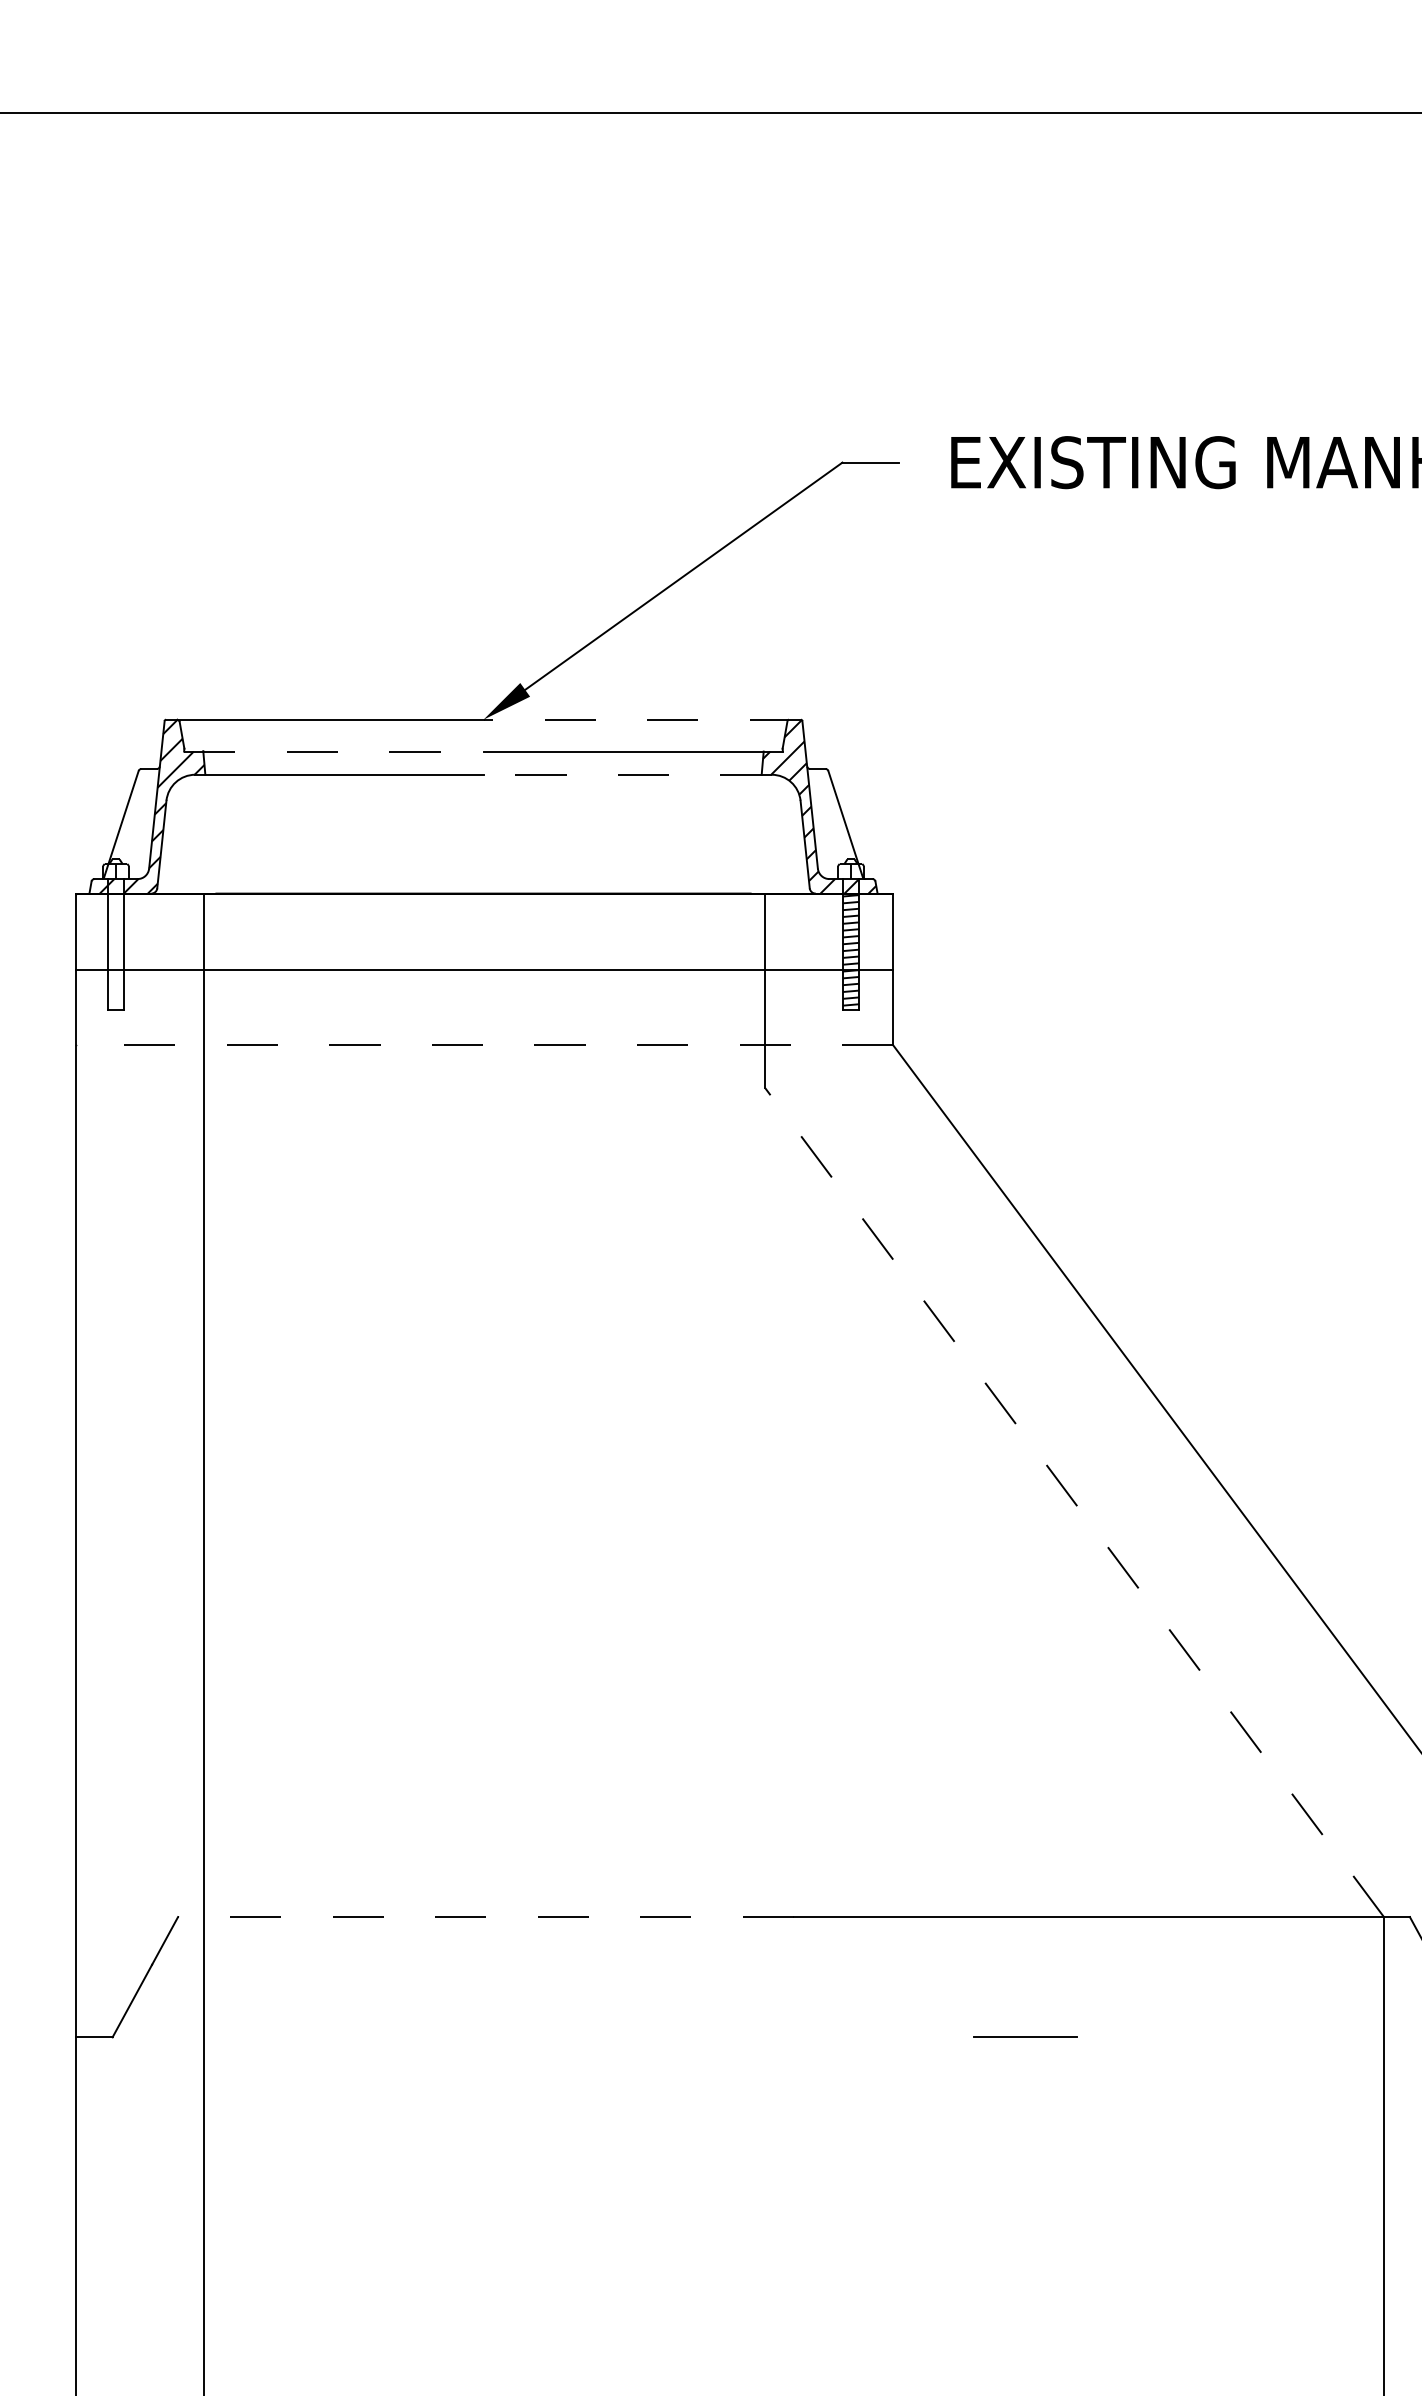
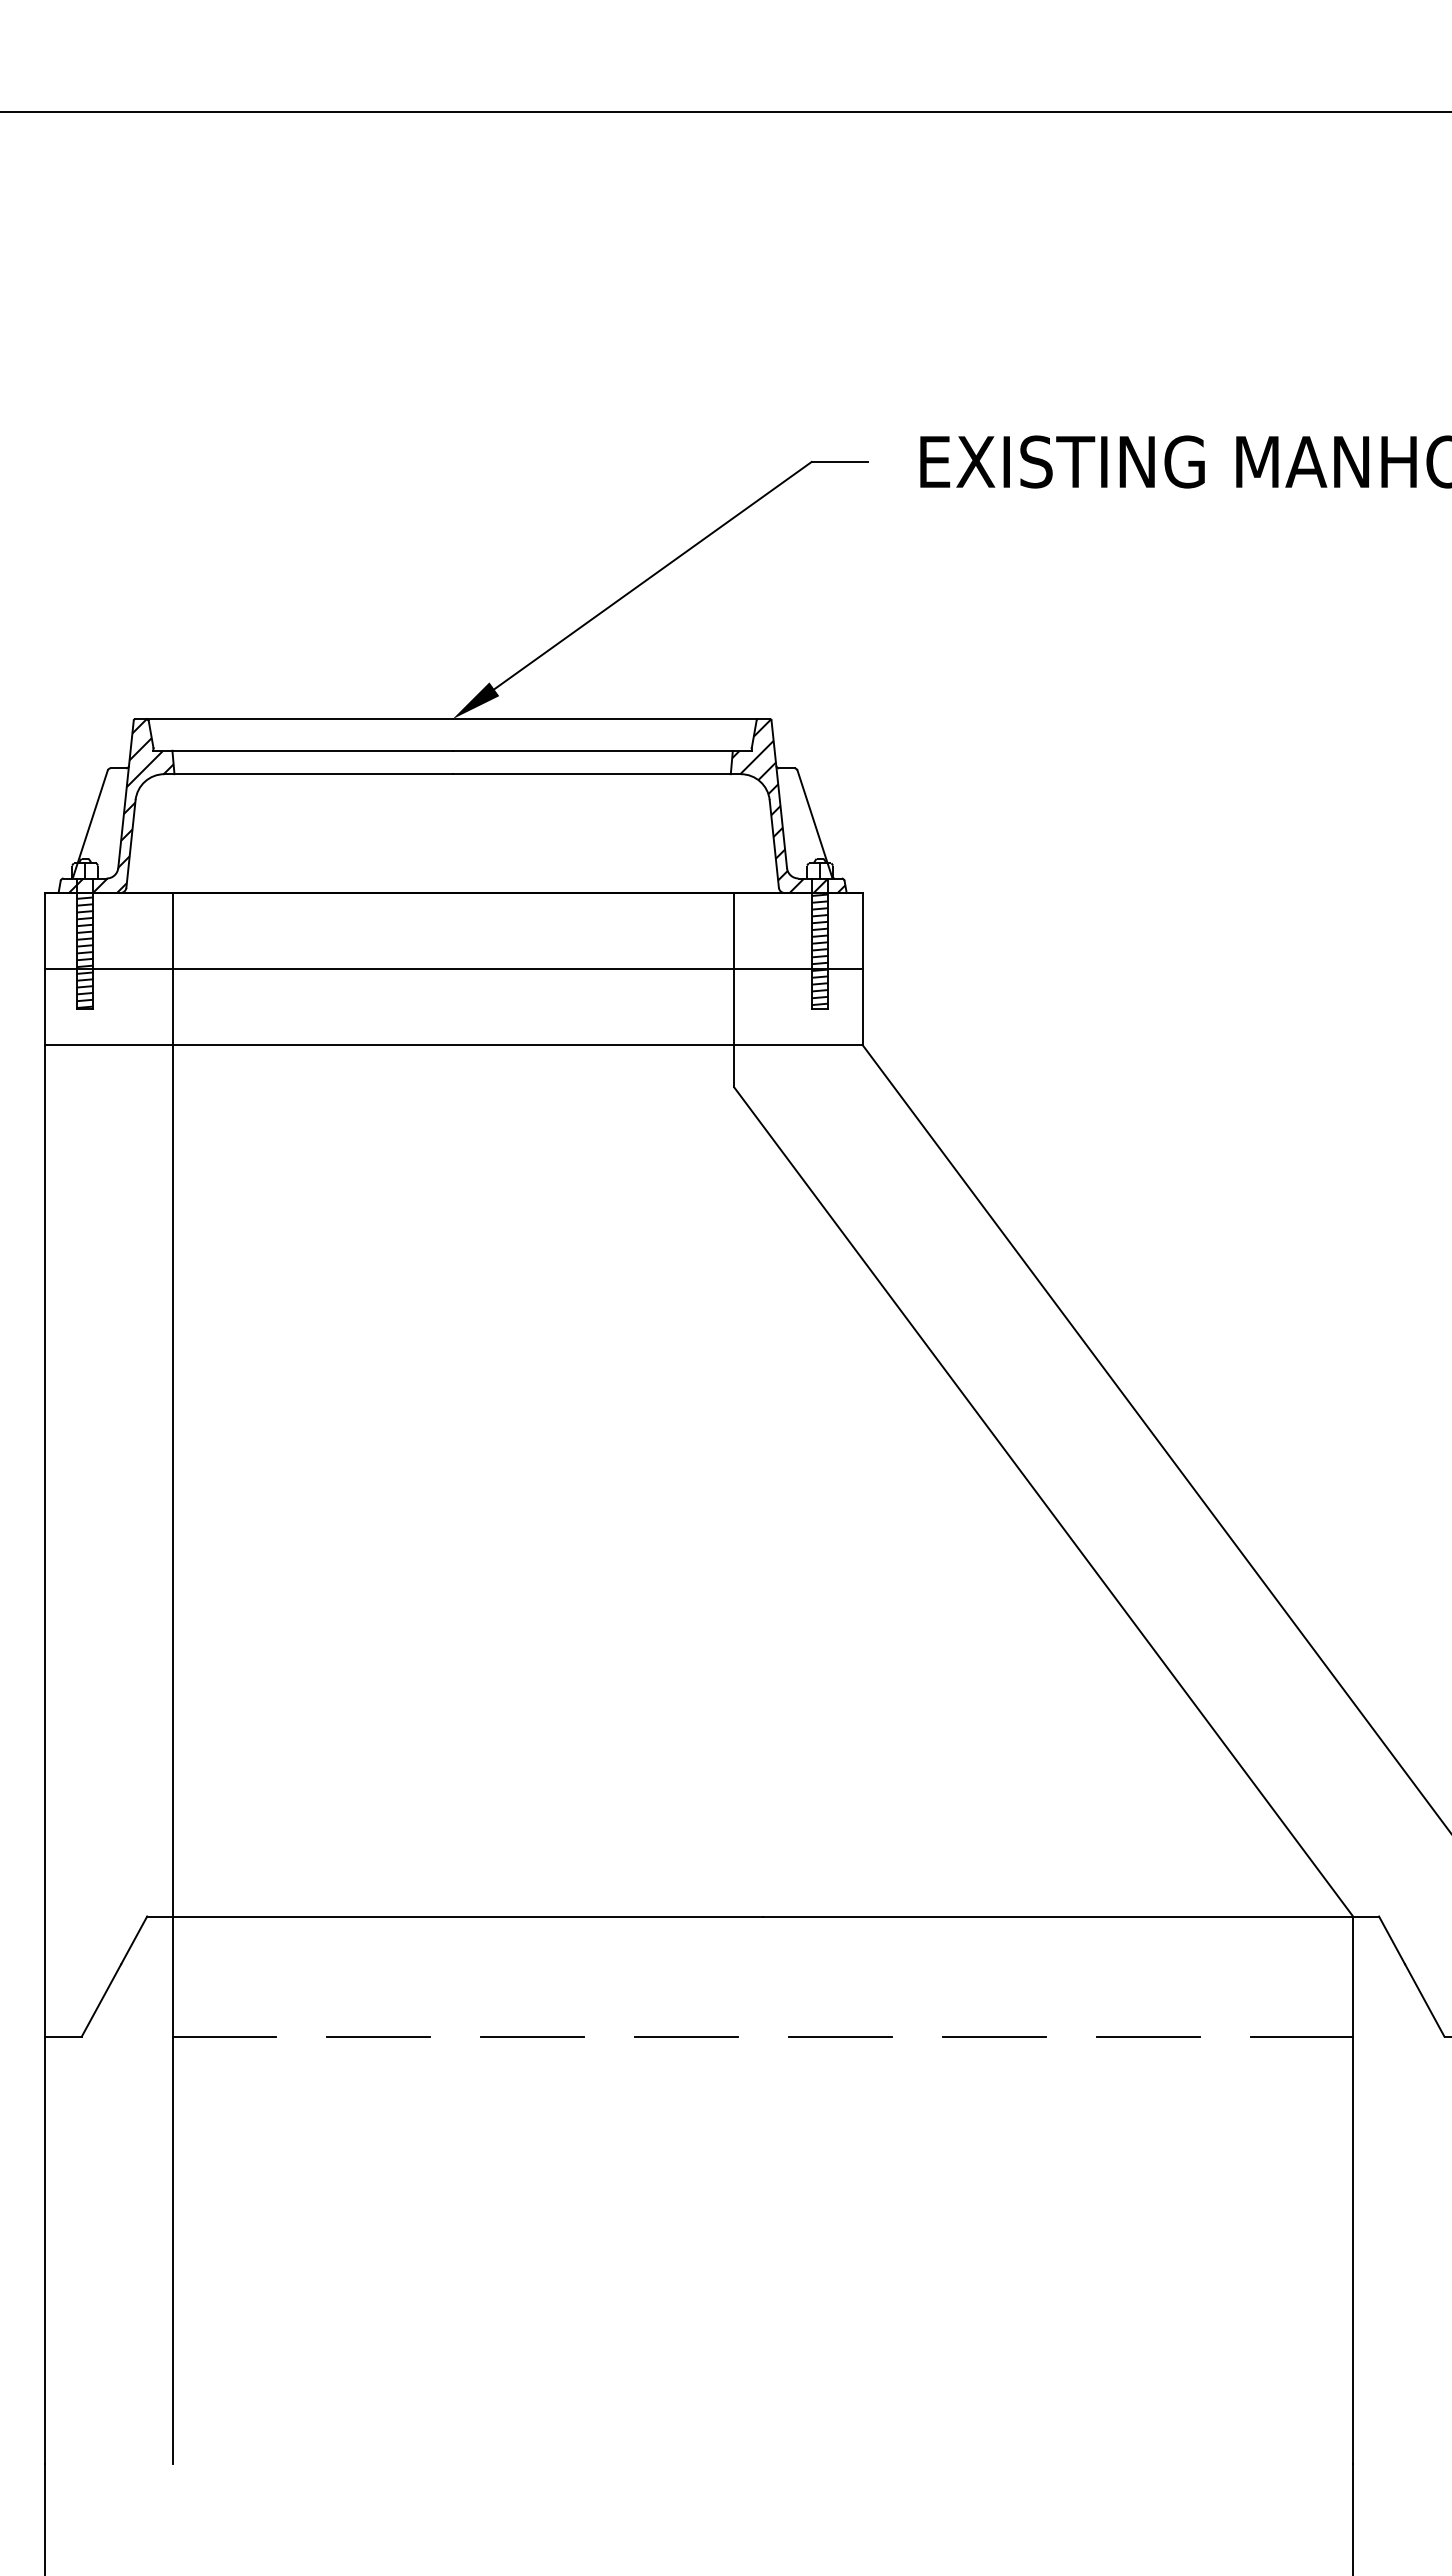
line: (642, 720) -> (611, 719), dashed -> solid
line: (333, 752) -> (302, 751), dashed -> solid
line: (627, 775) -> (596, 774), dashed -> solid
hatch: (116, 953) -> (85, 952), added
line: (484, 1045) -> (453, 1044), dashed -> solid
line: (1074, 1502) -> (1043, 1501), dashed -> solid
line: (486, 1917) -> (455, 1916), dashed -> solid
line: (255, 2037) -> (224, 2036), added
line: (409, 2037) -> (378, 2036), added
line: (563, 2037) -> (532, 2036), added
line: (717, 2037) -> (686, 2036), added
line: (871, 2037) -> (840, 2036), added
line: (1179, 2037) -> (1148, 2036), added
line: (1333, 2037) -> (1302, 2036), added

